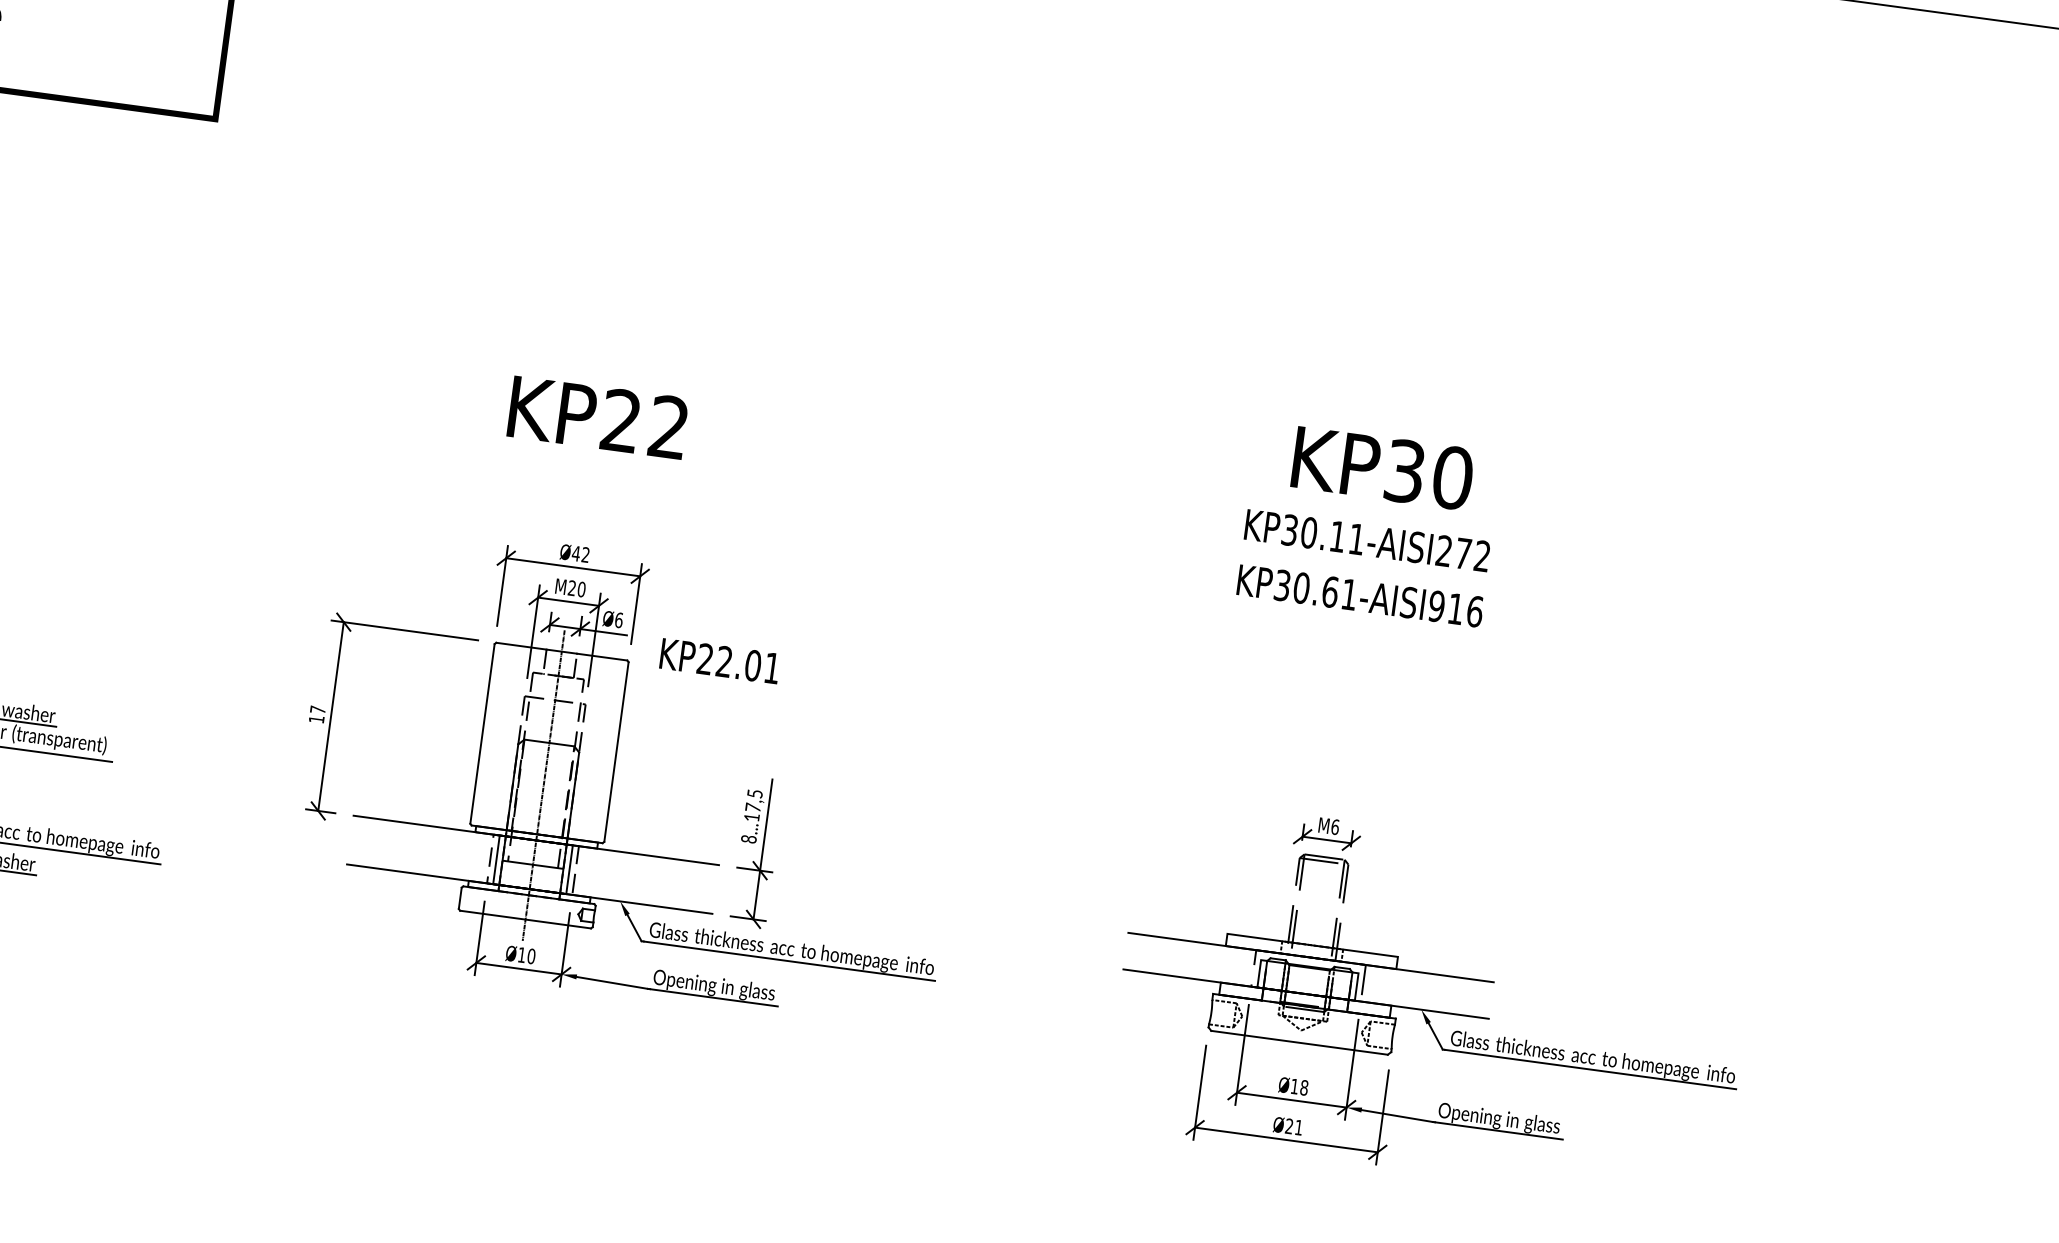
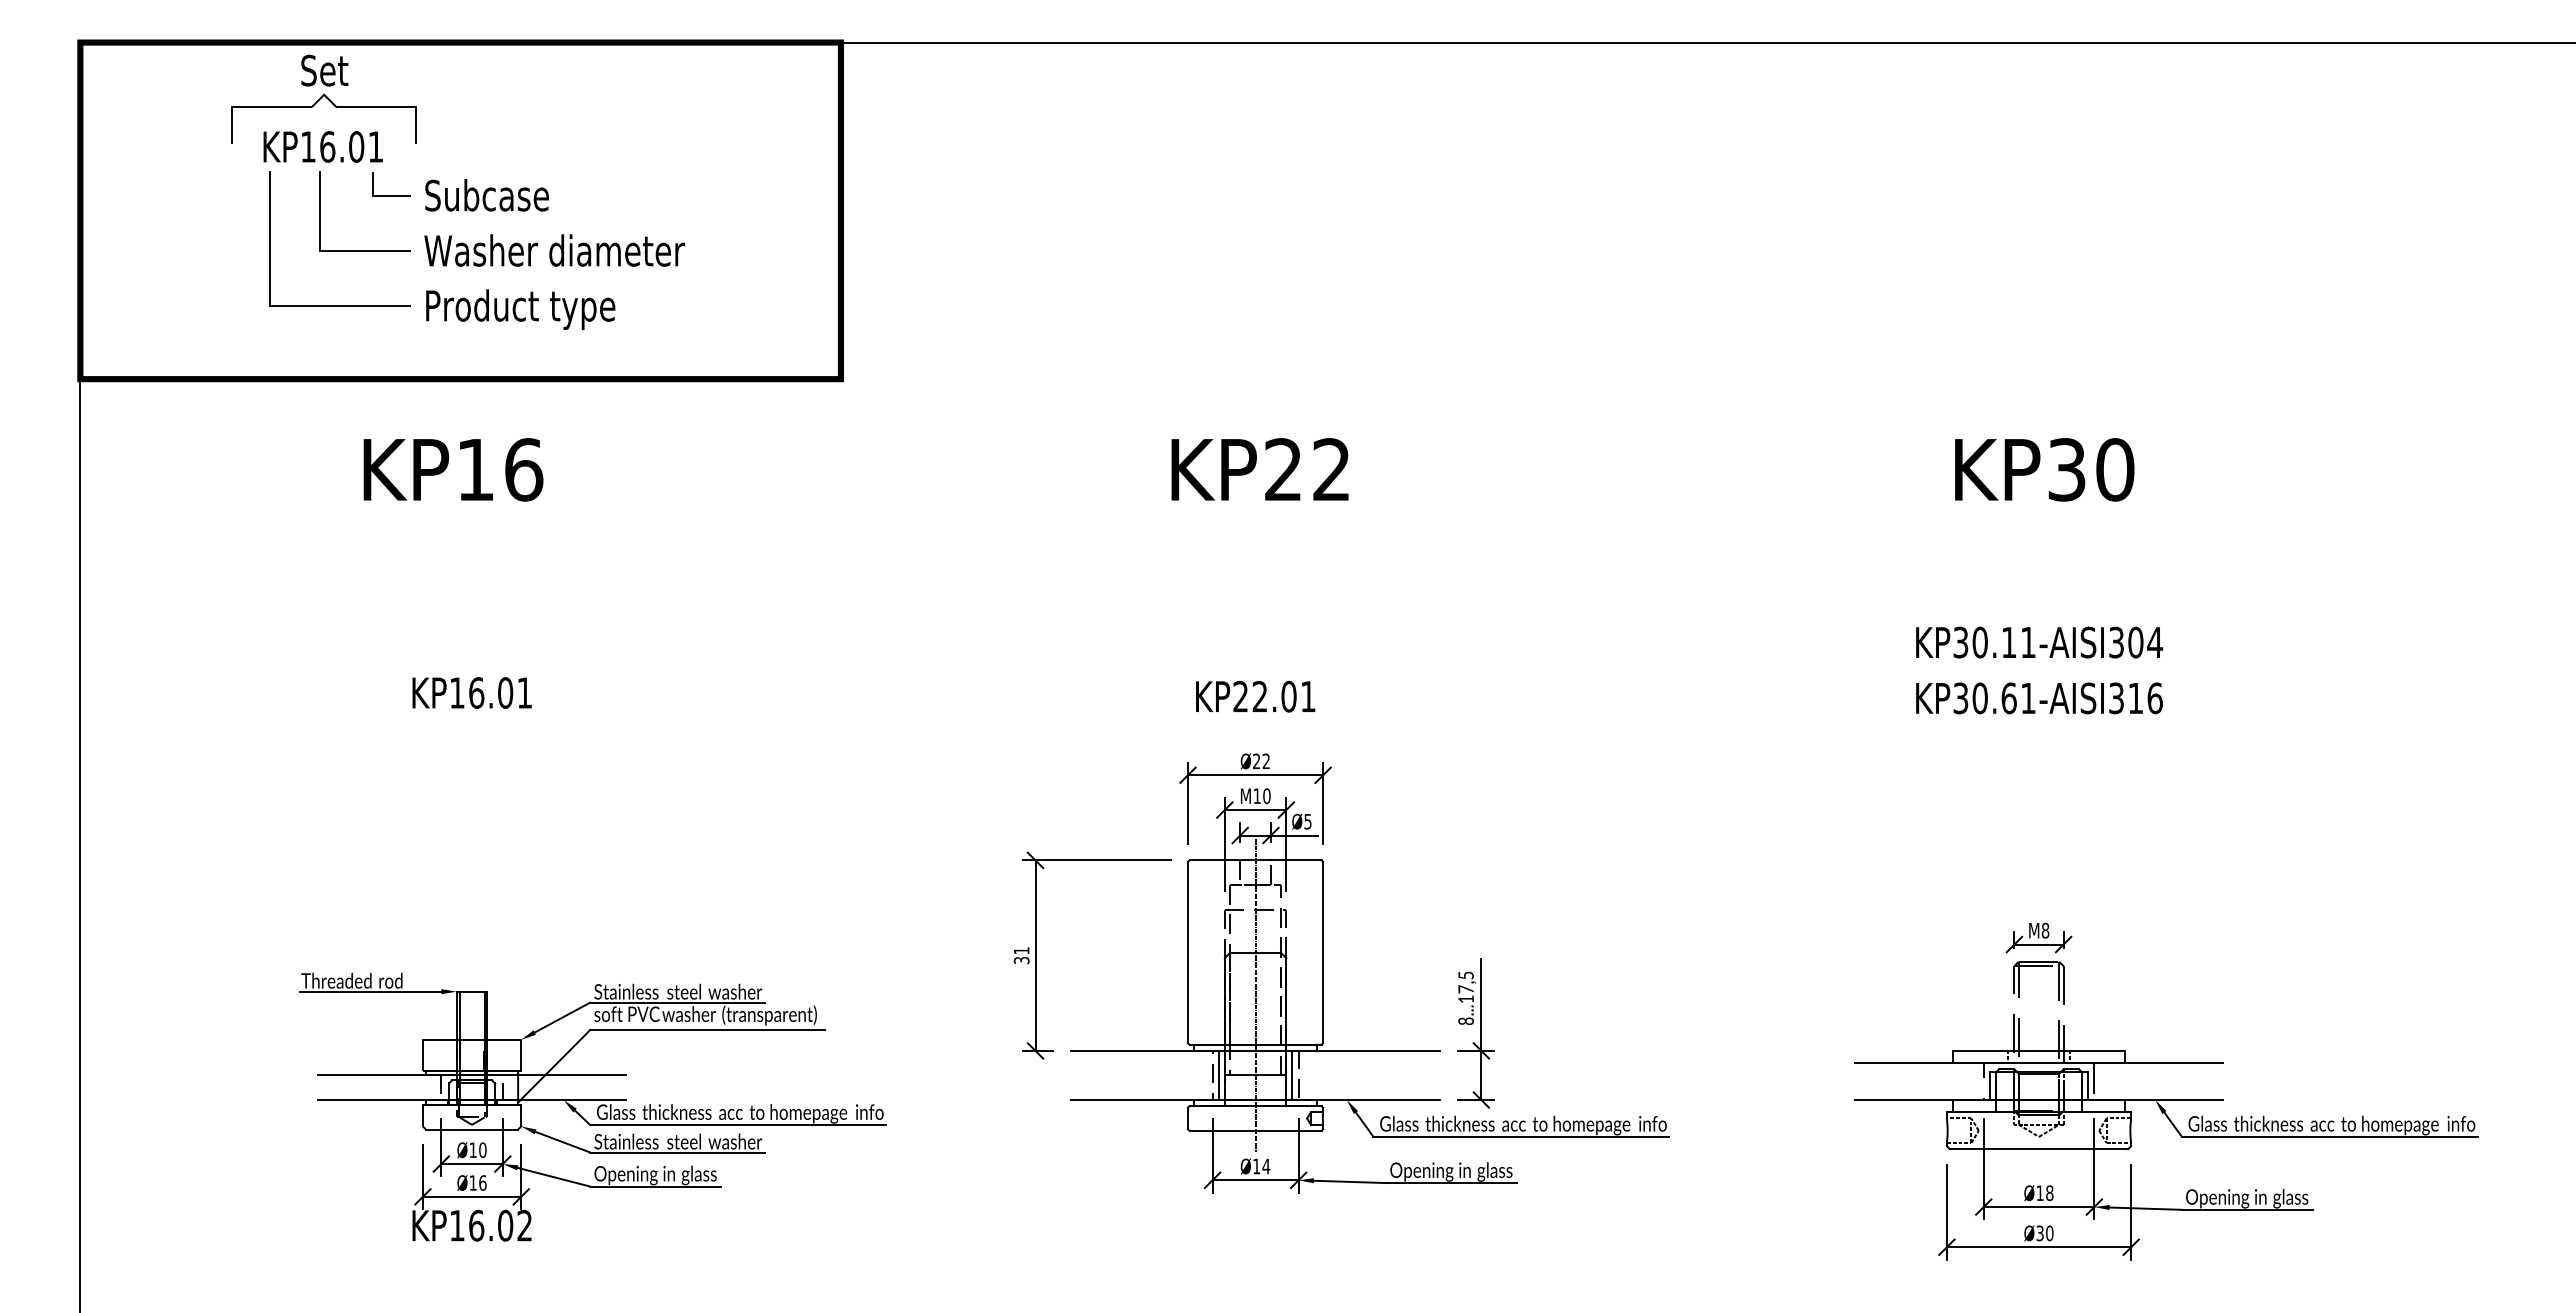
text: (597, 417) -> (1259, 469), moved
text: (1382, 468) -> (2044, 469), moved
text: (576, 553) -> (1256, 761), Ø42 -> Ø22
text: (1464, 553) -> (2136, 642), KP30.11-AISI272 -> KP30.11-AISI304
text: (571, 587) -> (1256, 795), M20 -> M10
text: (1436, 606) -> (2116, 698), KP30.61-AISI916 -> KP30.61-AISI316
text: (618, 620) -> (1307, 821), Ø6 -> Ø5
text: (719, 661) -> (1255, 696), moved
text: (317, 714) -> (1021, 955), 17 -> 31
text: (1335, 826) -> (2045, 930), M6 -> M8
text: (531, 956) -> (1266, 1166), Ø10 -> Ø14
text: (1293, 1127) -> (2044, 1233), Ø21 -> Ø30

